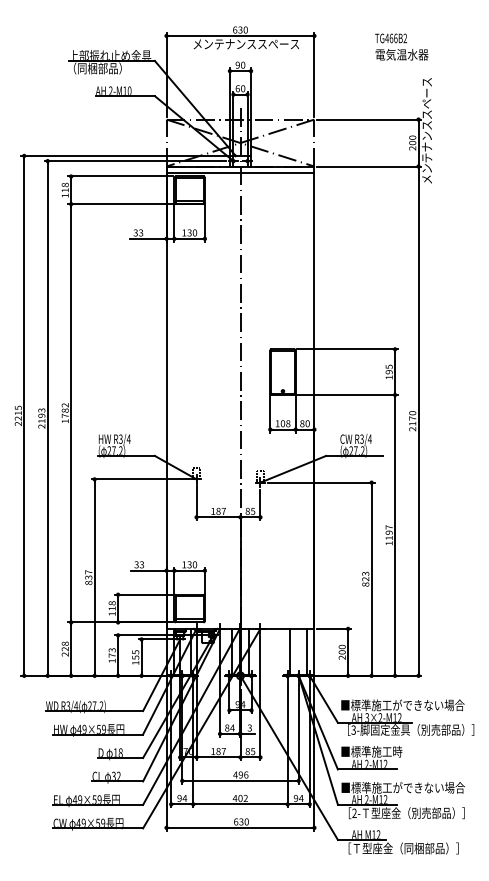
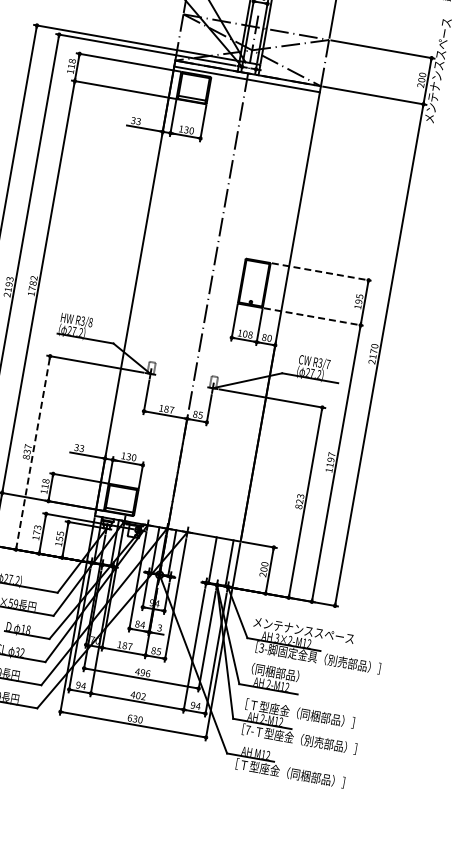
line: (347, 349) -> (321, 272), solid -> dashed
line: (347, 394) -> (313, 316), solid -> dashed
text: (128, 438) -> (90, 321), R3/4 -> R3/8
text: (369, 438) -> (327, 363), R3/4 -> R3/7
line: (94, 577) -> (32, 452), solid -> dashed
text: (402, 705) -> (314, 632), ■標準施工ができない場合 -> メンテナンススペース
text: (371, 751) -> (275, 672), ■標準施工時 -> （同梱部品）
text: (402, 787) -> (299, 713), ■標準施工ができない場合 -> ［Ｔ型座金（同梱部品）］
text: (354, 812) -> (248, 729), 2- -> 7-

